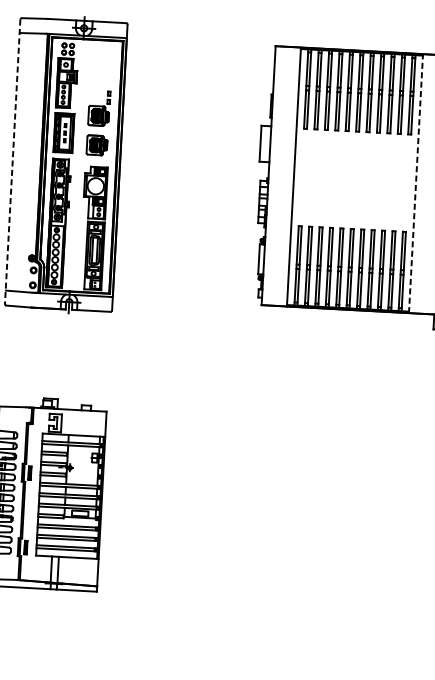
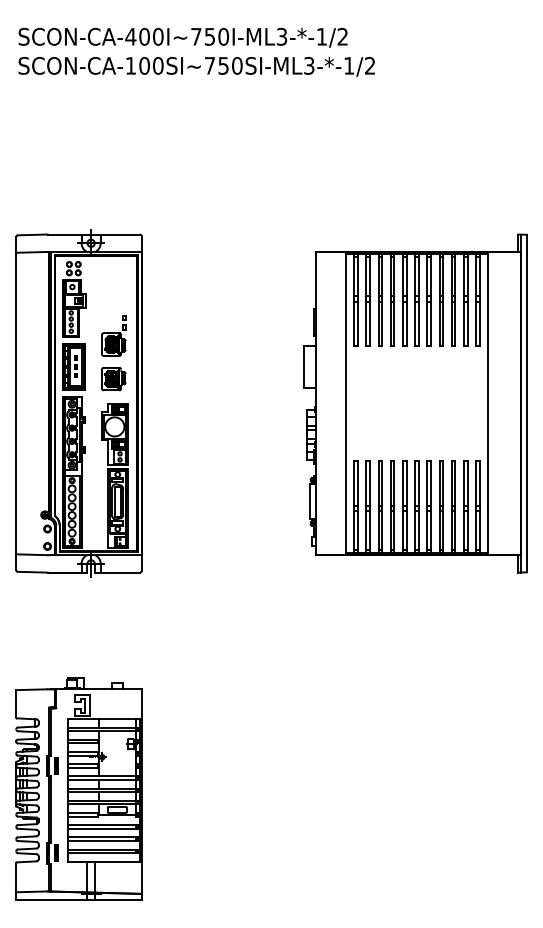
line: (12, 161) -> (16, 403), dashed -> solid
line: (416, 183) -> (488, 403), dashed -> solid

